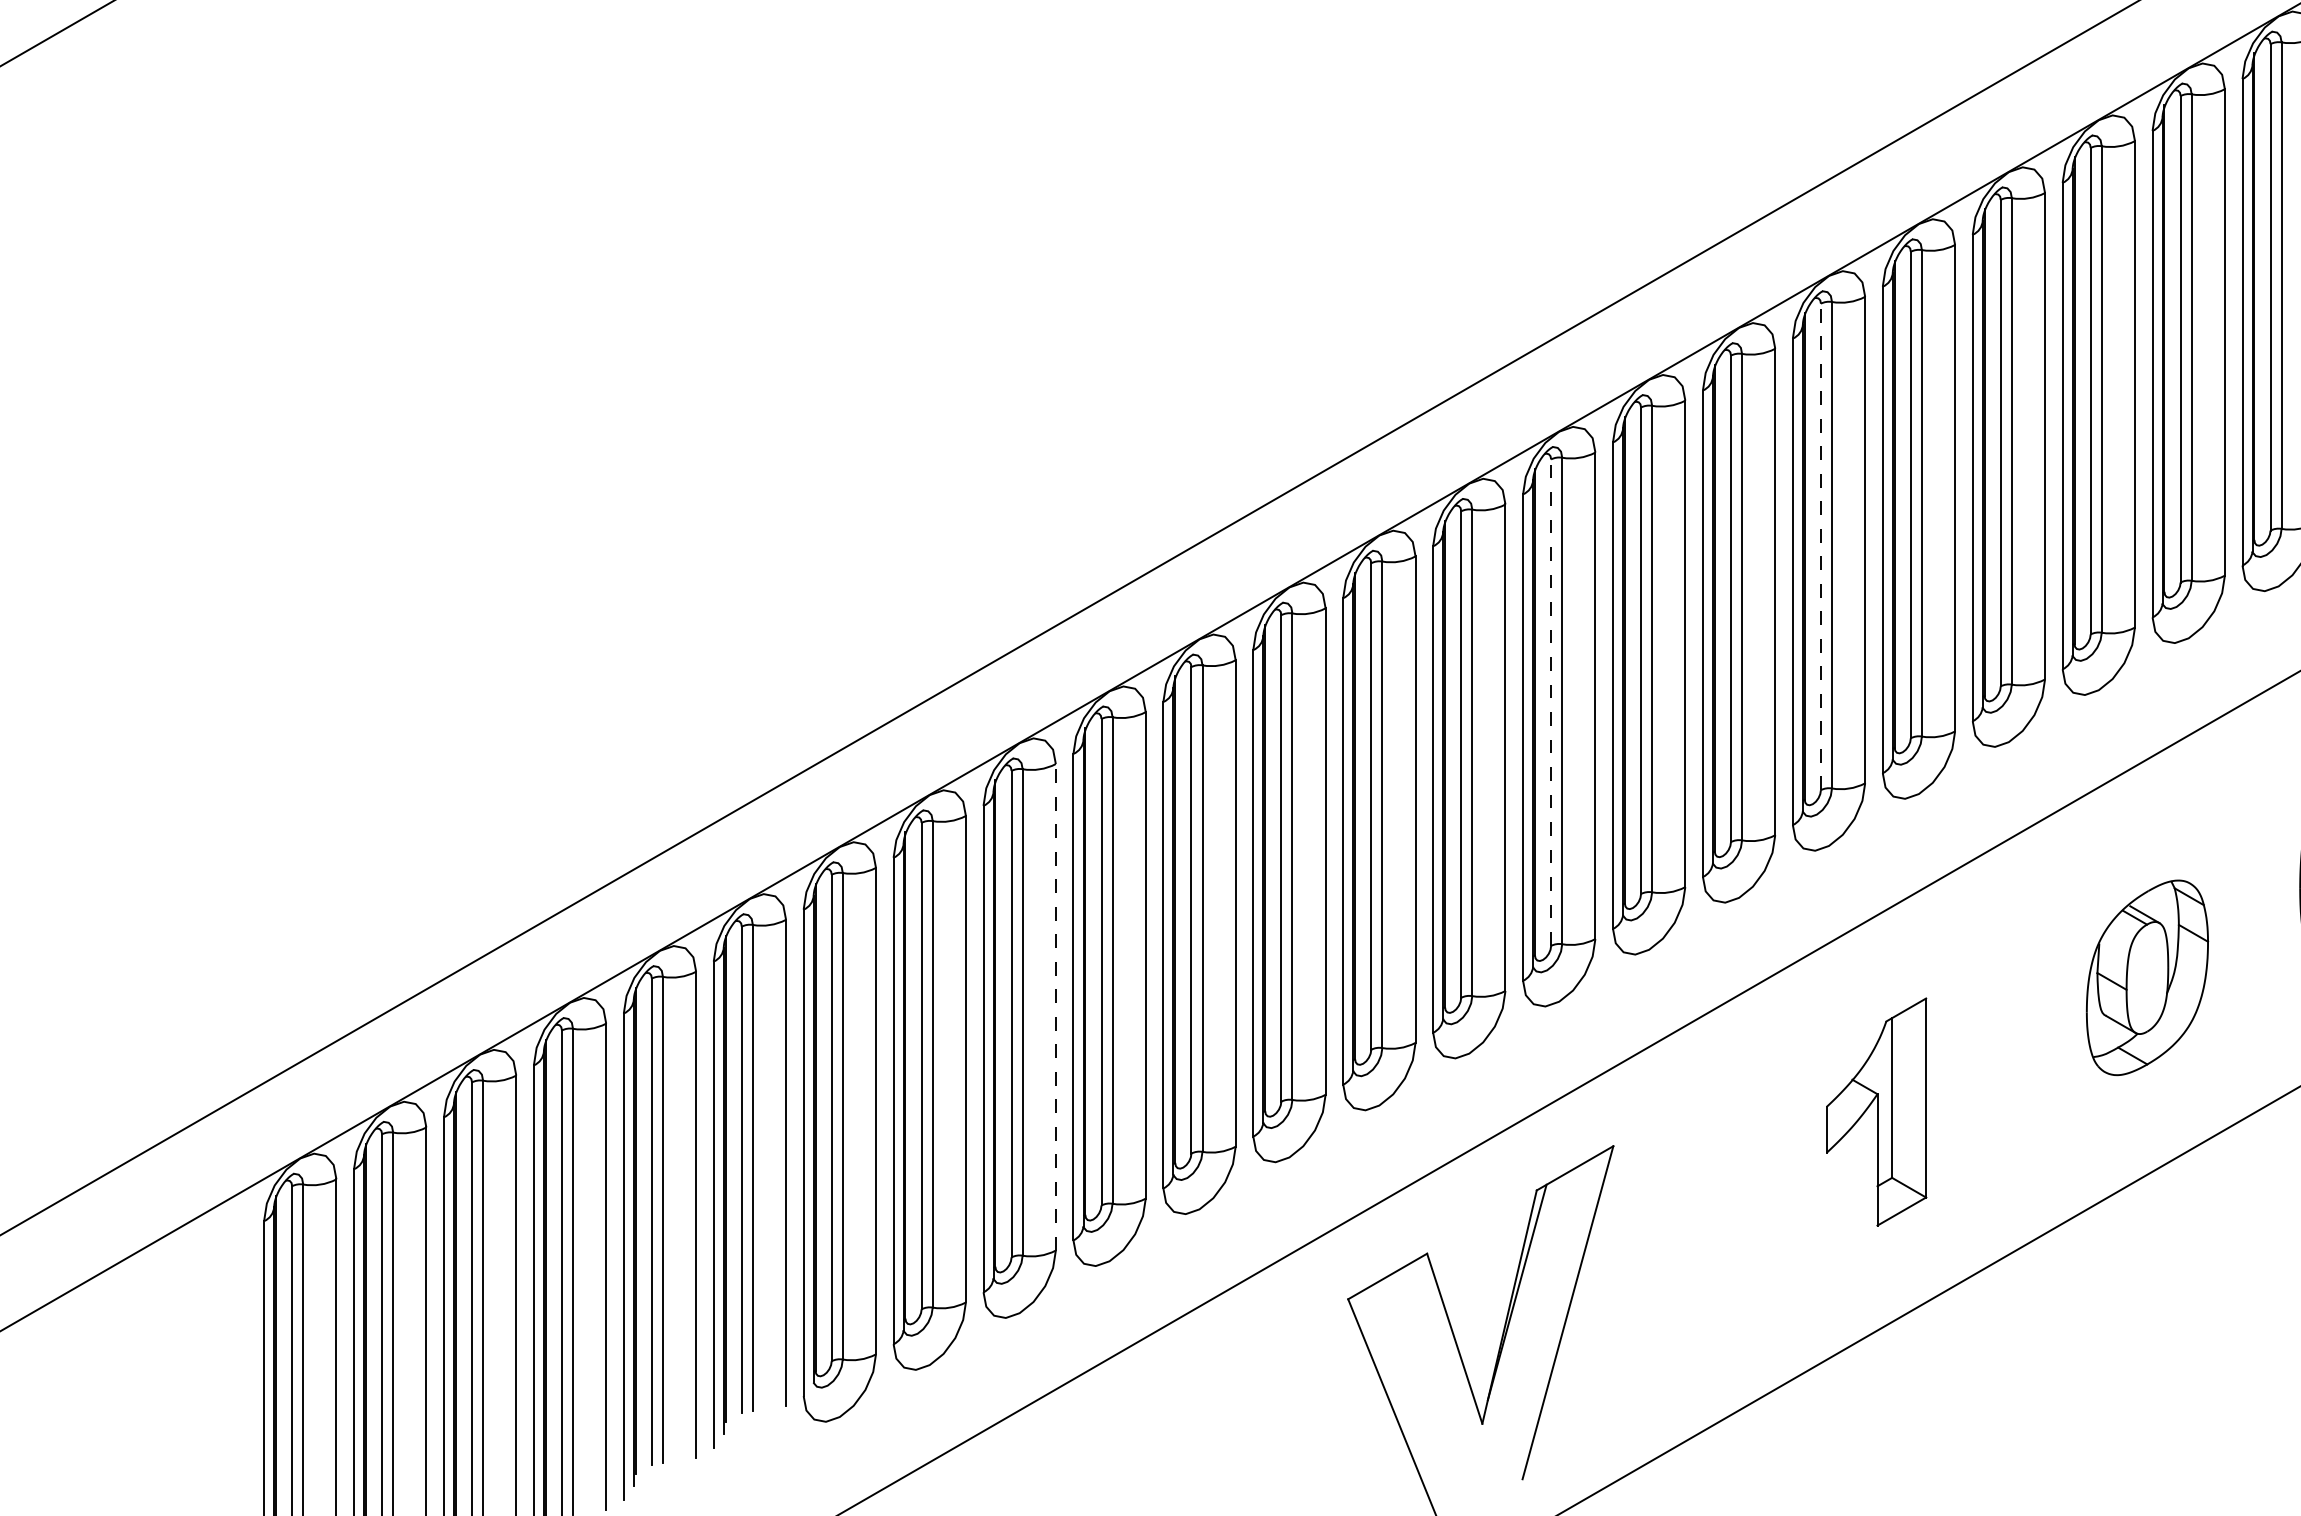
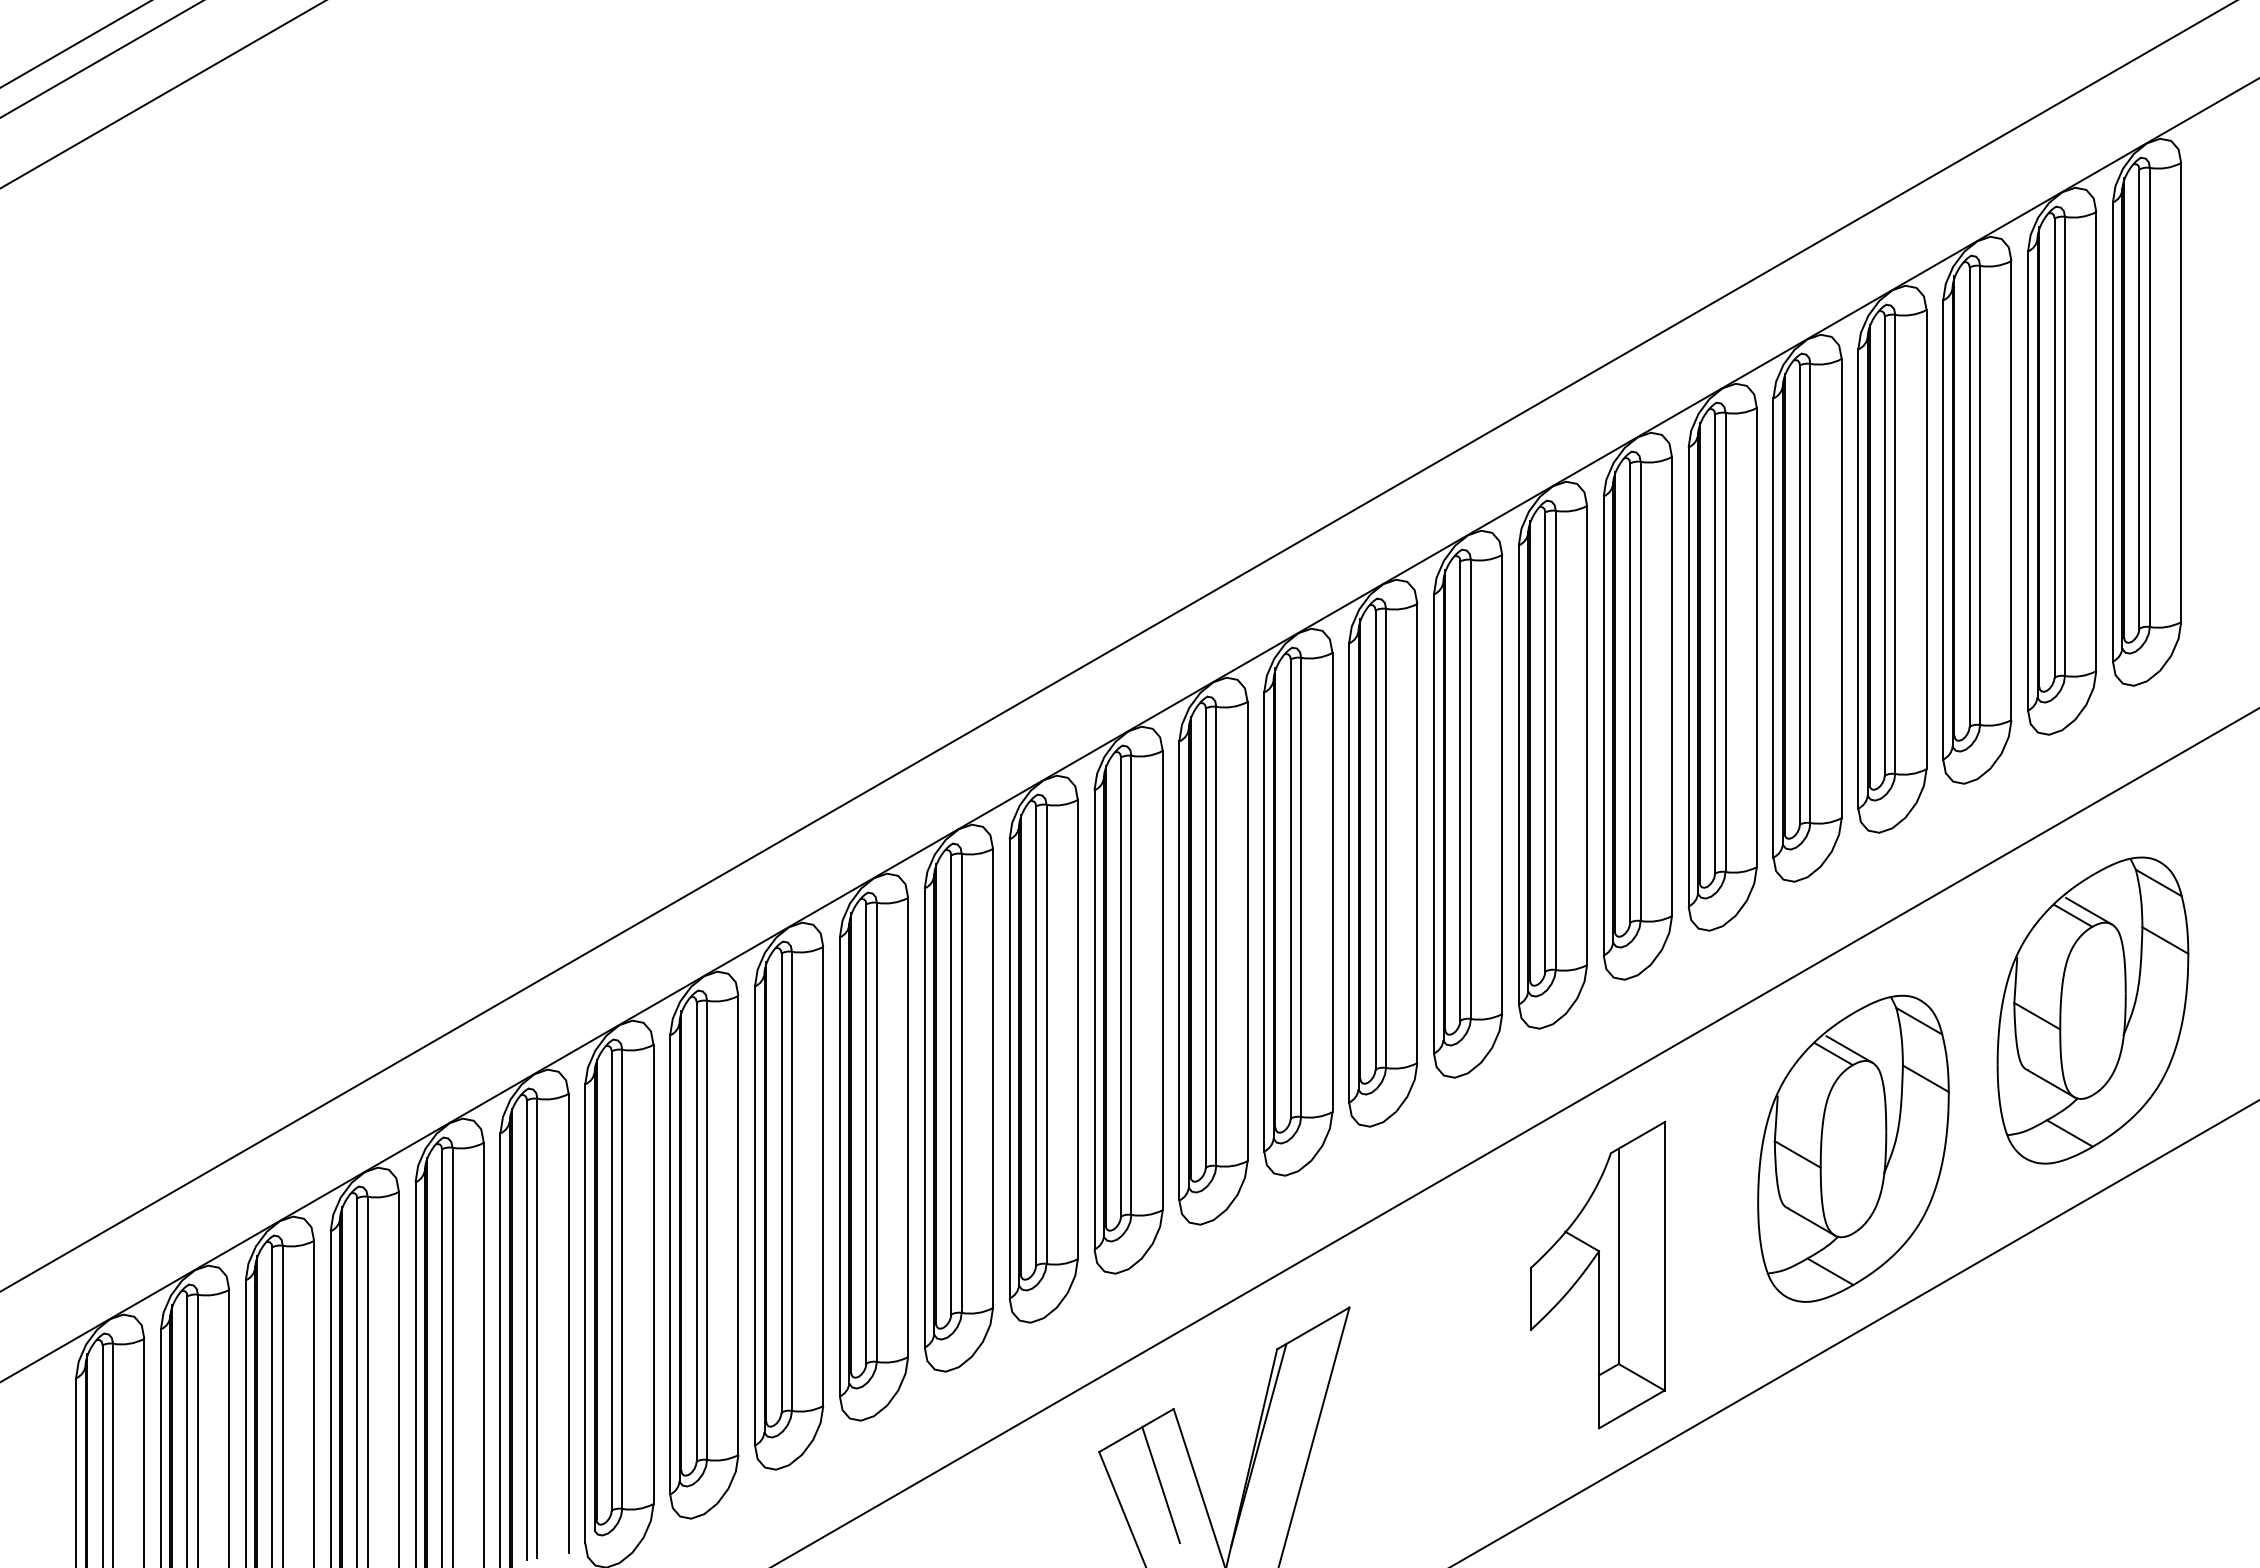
line: (1821, 547) -> (1545, 742), dashed -> solid
line: (1550, 703) -> (1290, 889), dashed -> solid
part: (2147, 977) -> (1853, 1148), size x1.67
line: (1056, 1007) -> (823, 1176), dashed -> solid
part: (1876, 1112) -> (1597, 1275), size x1.43
line: (1413, 1334) -> (1160, 1485), added

